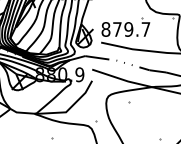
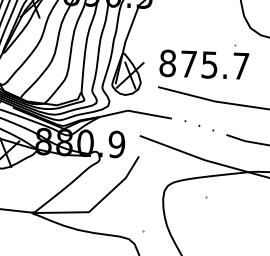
text: (128, 29) -> (209, 64), 879.7 -> 875.7

